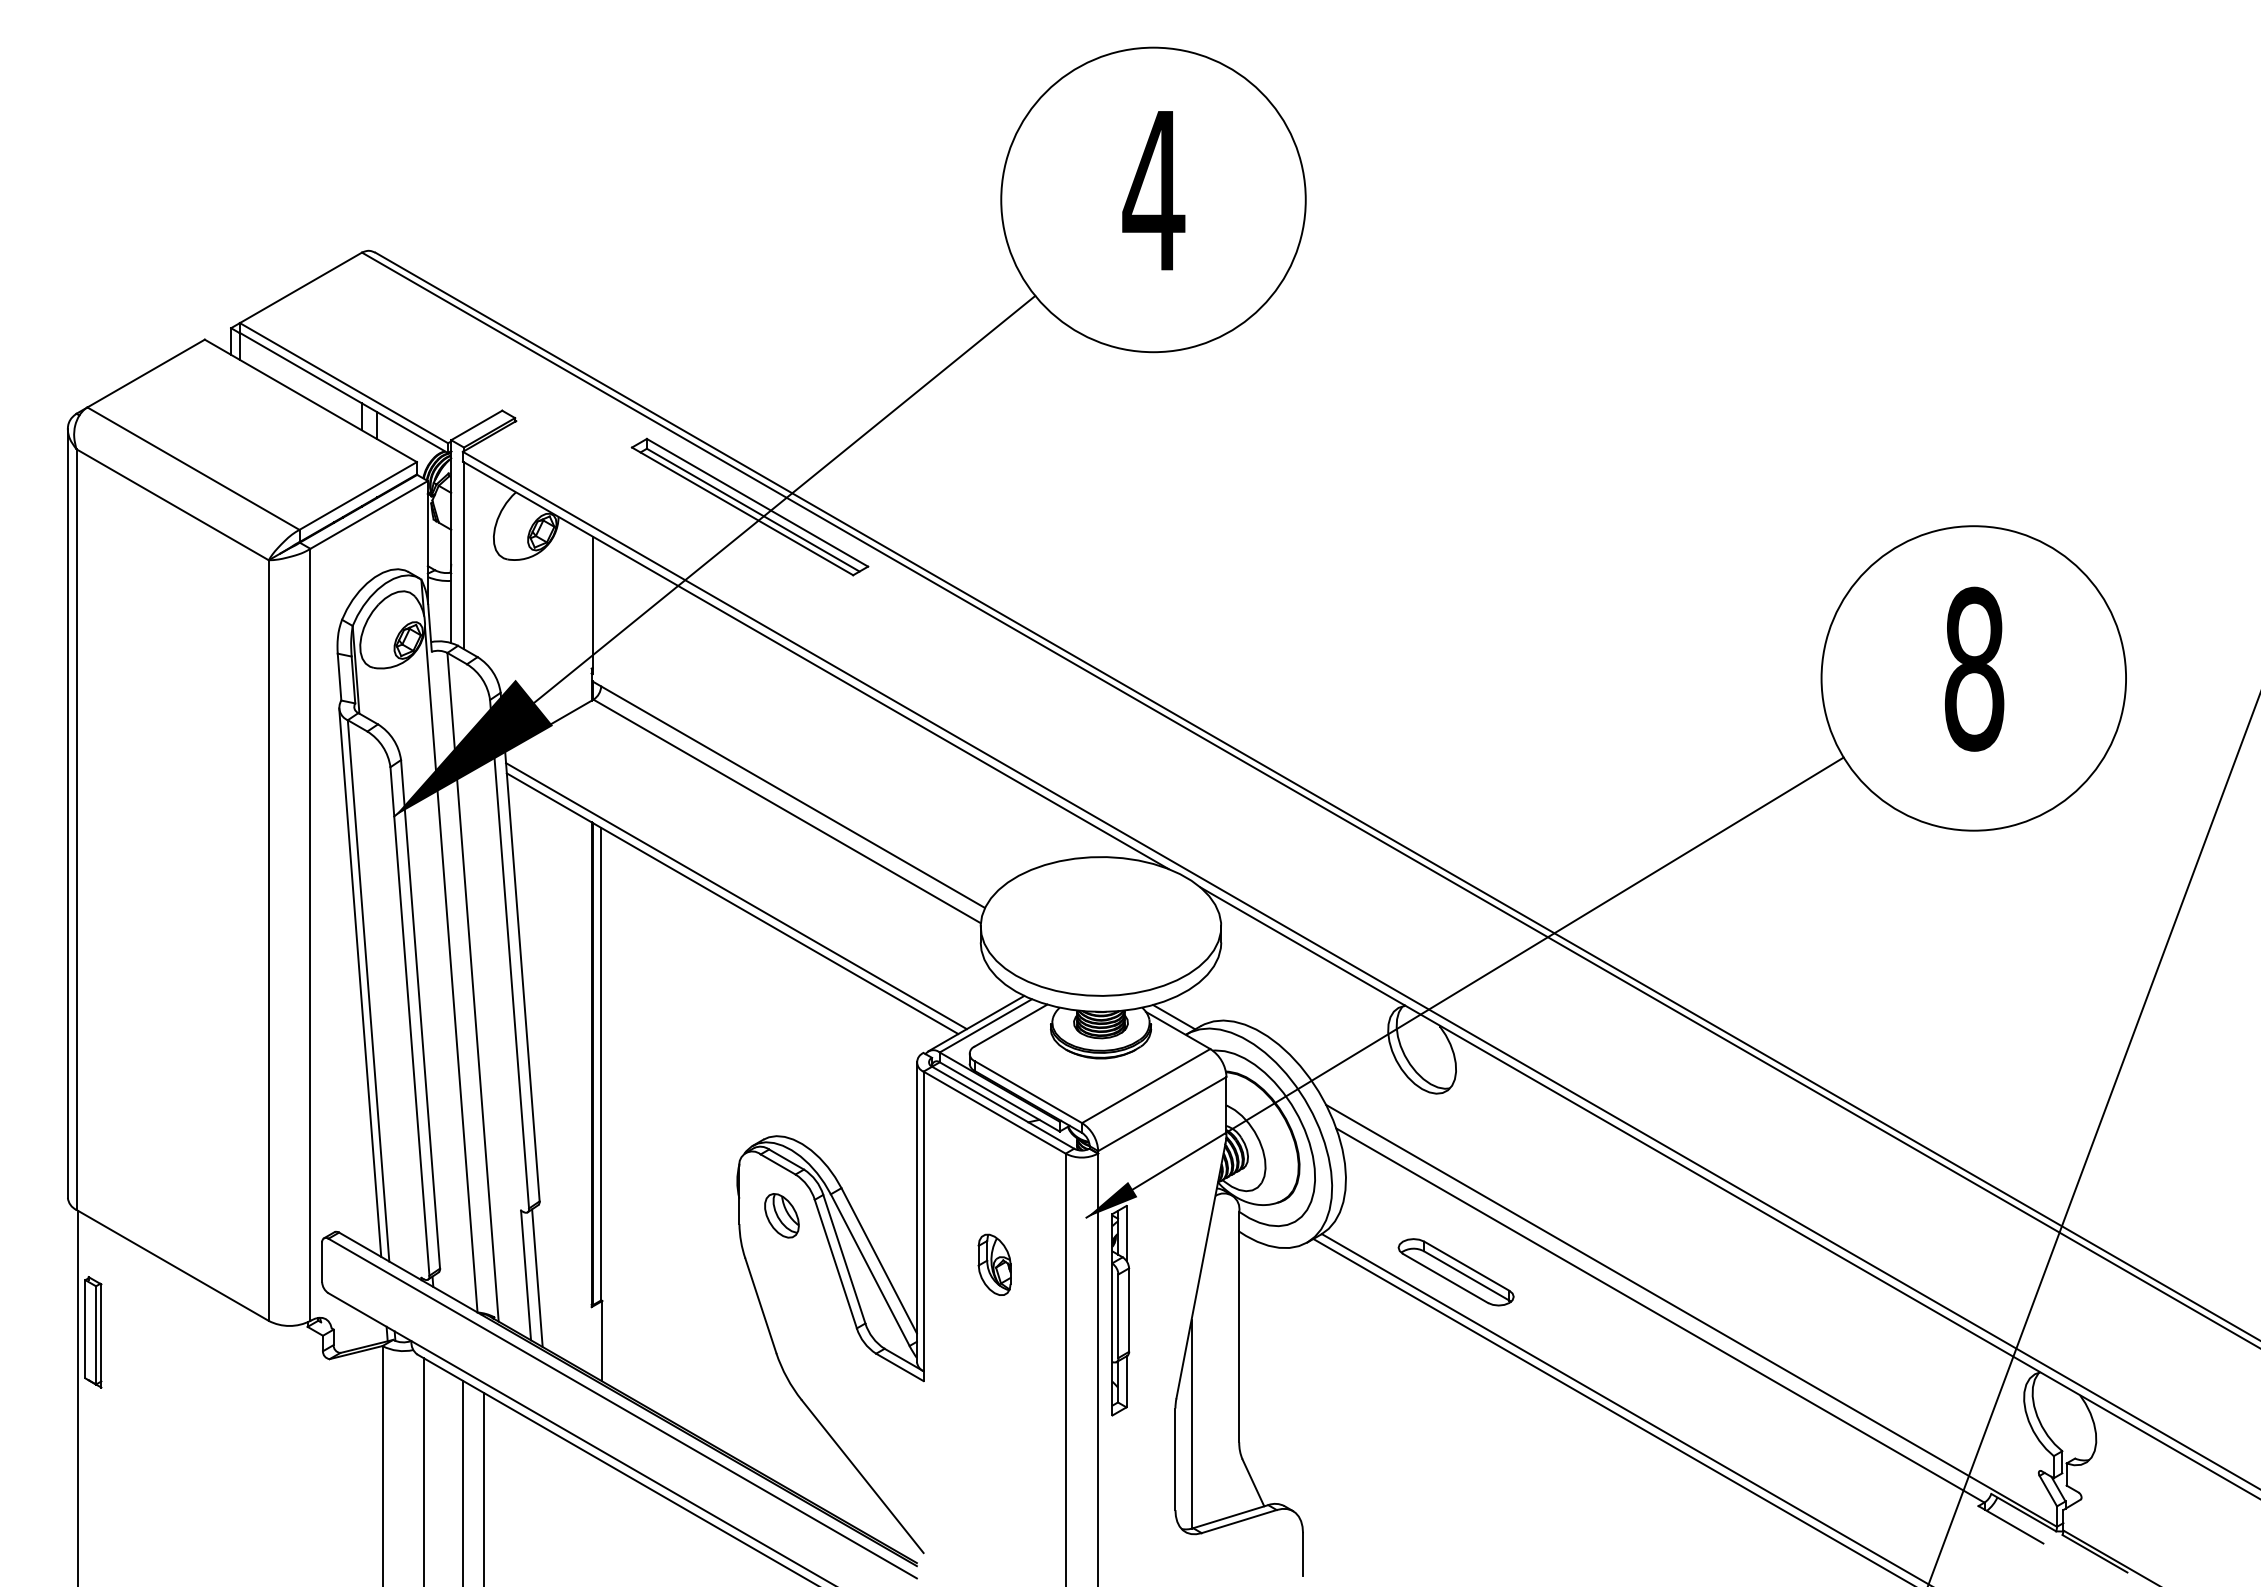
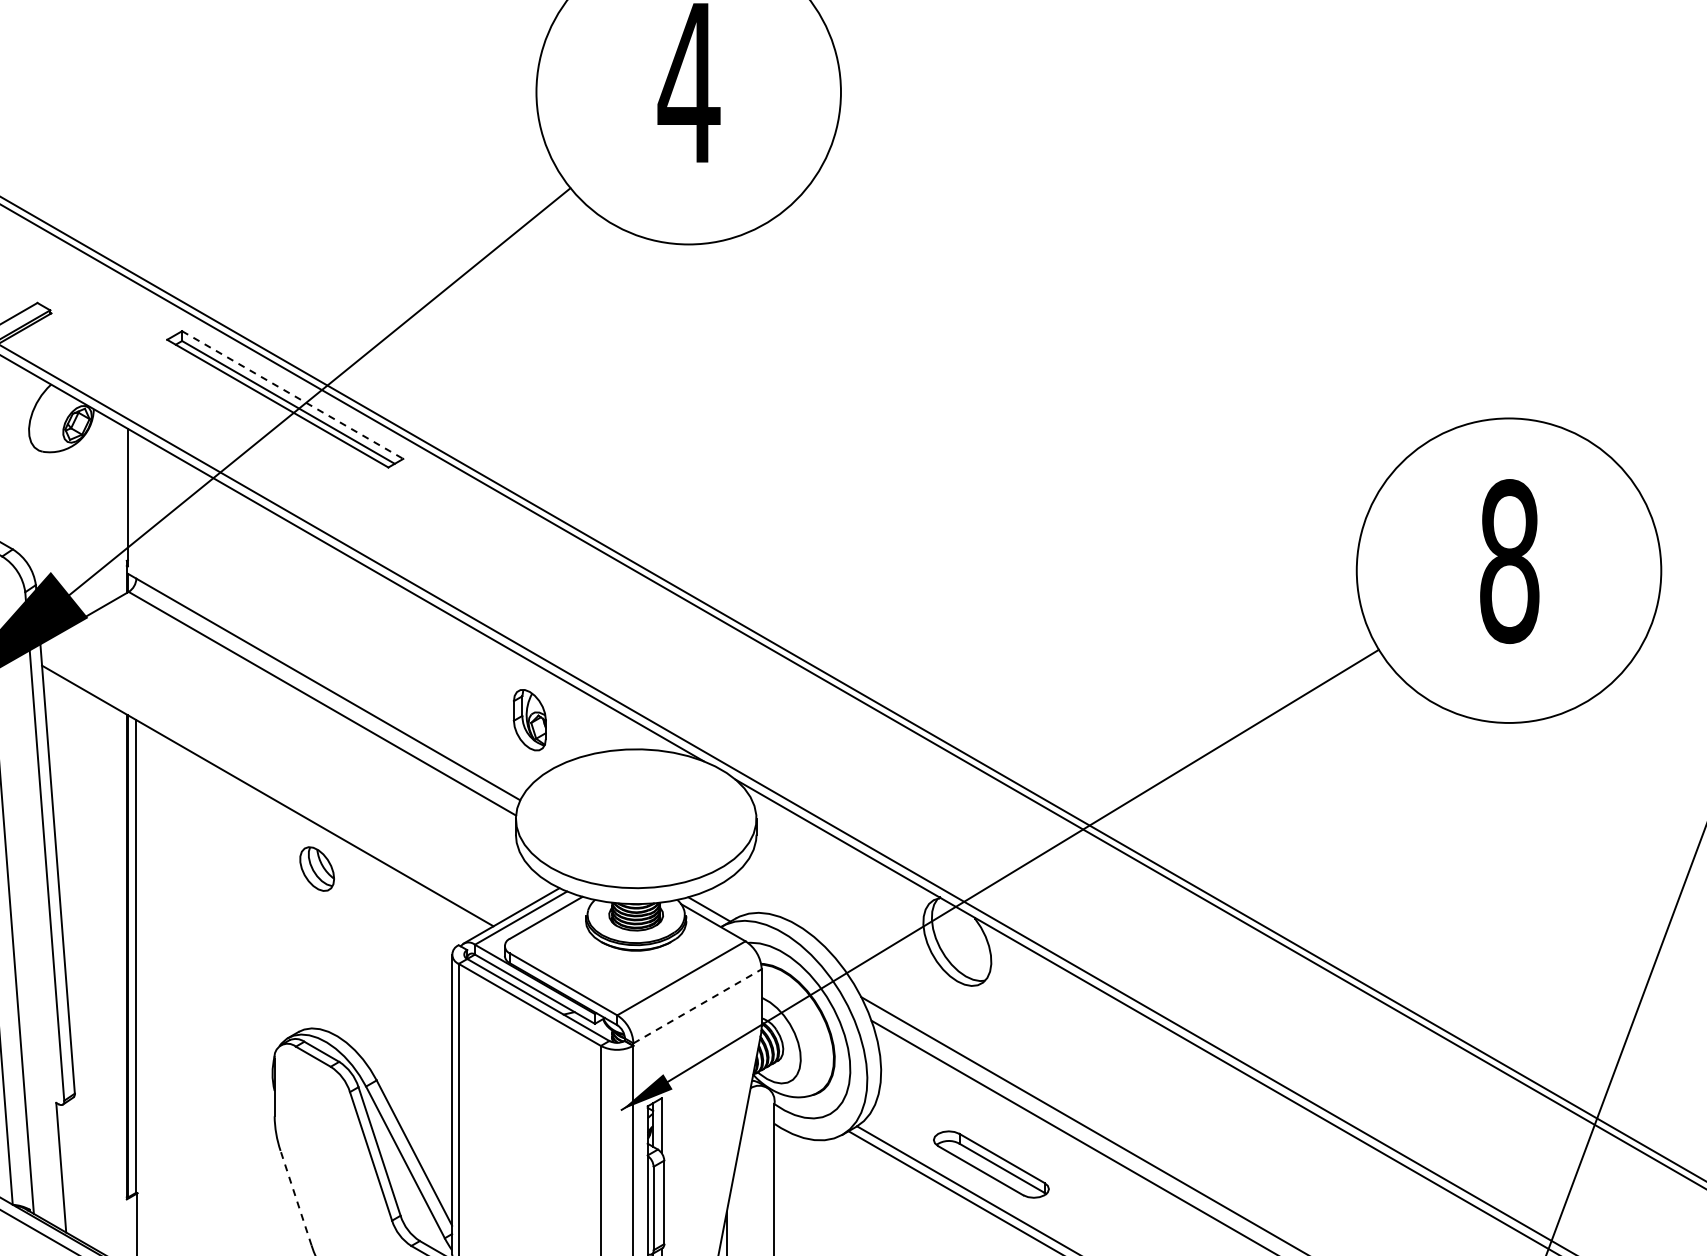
line: (757, 502) -> (292, 394), solid -> dashed
line: (736, 896) -> (271, 788), removed
line: (1162, 1113) -> (697, 1005), solid -> dashed
part: (781, 1215) -> (316, 868), moved
part: (994, 1264) -> (529, 719), moved
line: (537, 1278) -> (72, 1170), removed
line: (760, 1305) -> (295, 1197), solid -> dashed

